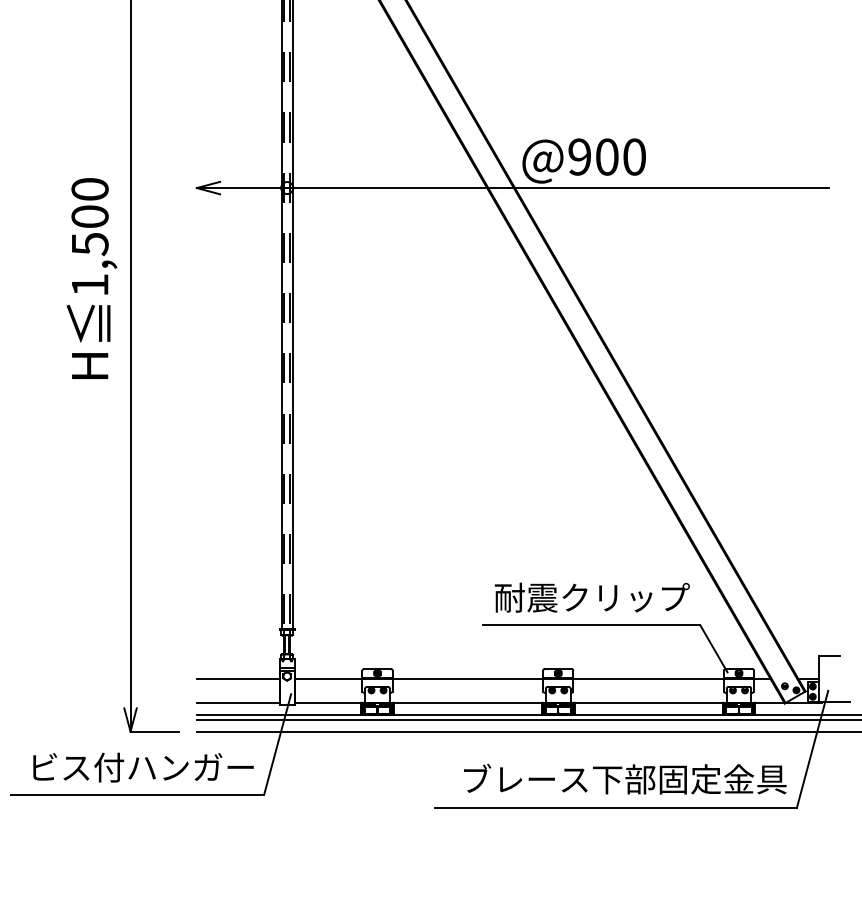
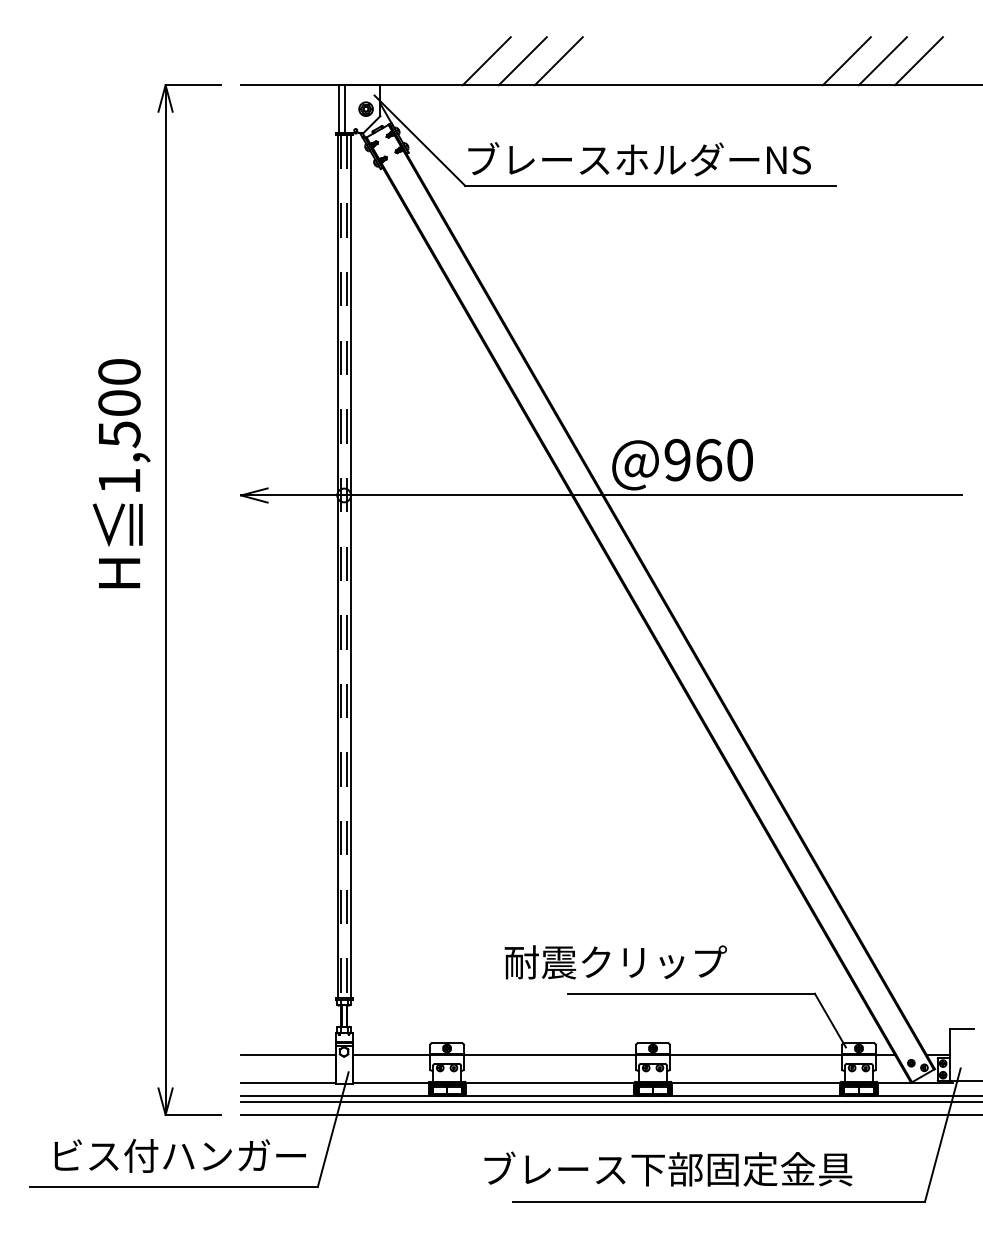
text: (607, 156) -> (709, 459), @900 -> @960
text: (91, 278) -> (121, 473), moved
text: (592, 597) -> (615, 962), moved
text: (625, 778) -> (668, 1168), moved

